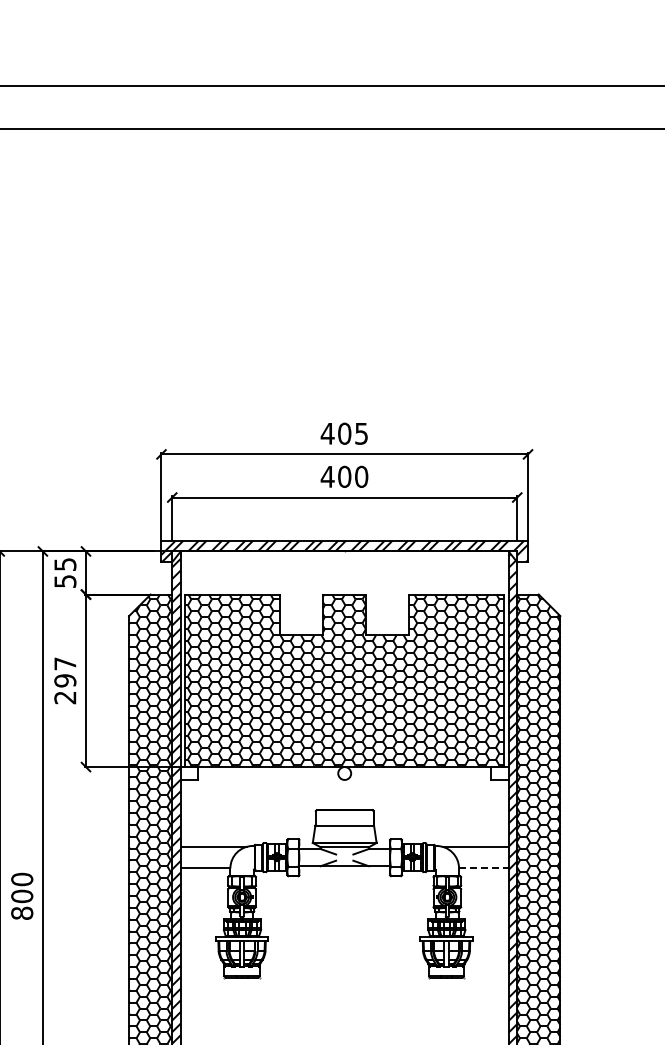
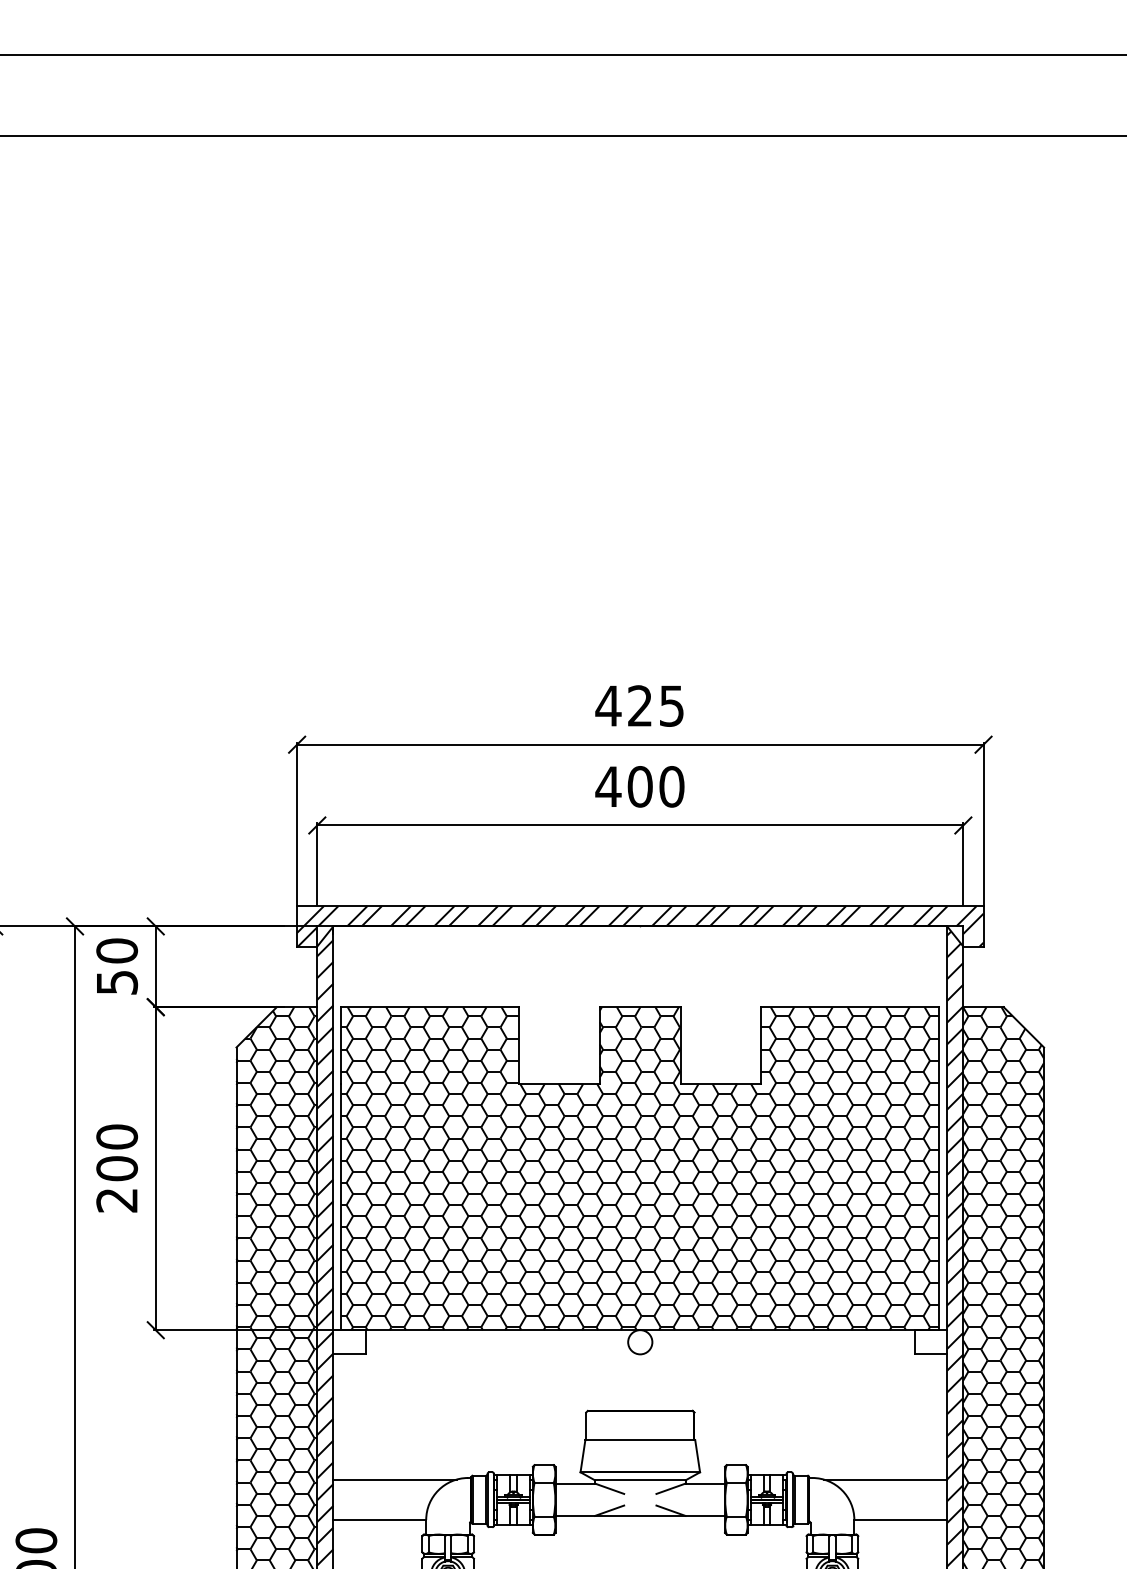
text: (344, 433) -> (639, 705), 405 -> 425
text: (65, 564) -> (117, 950), 55 -> 50
text: (65, 672) -> (117, 1153), 297 -> 200
line: (483, 868) -> (900, 1520), dashed -> solid

